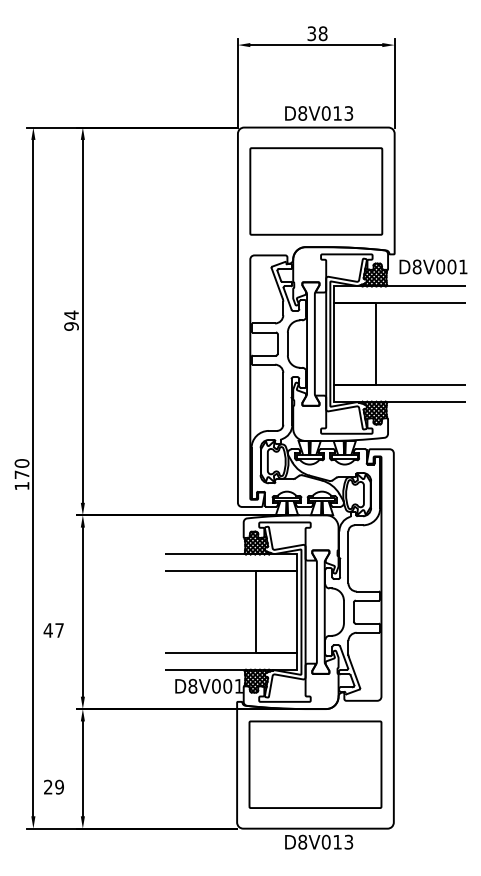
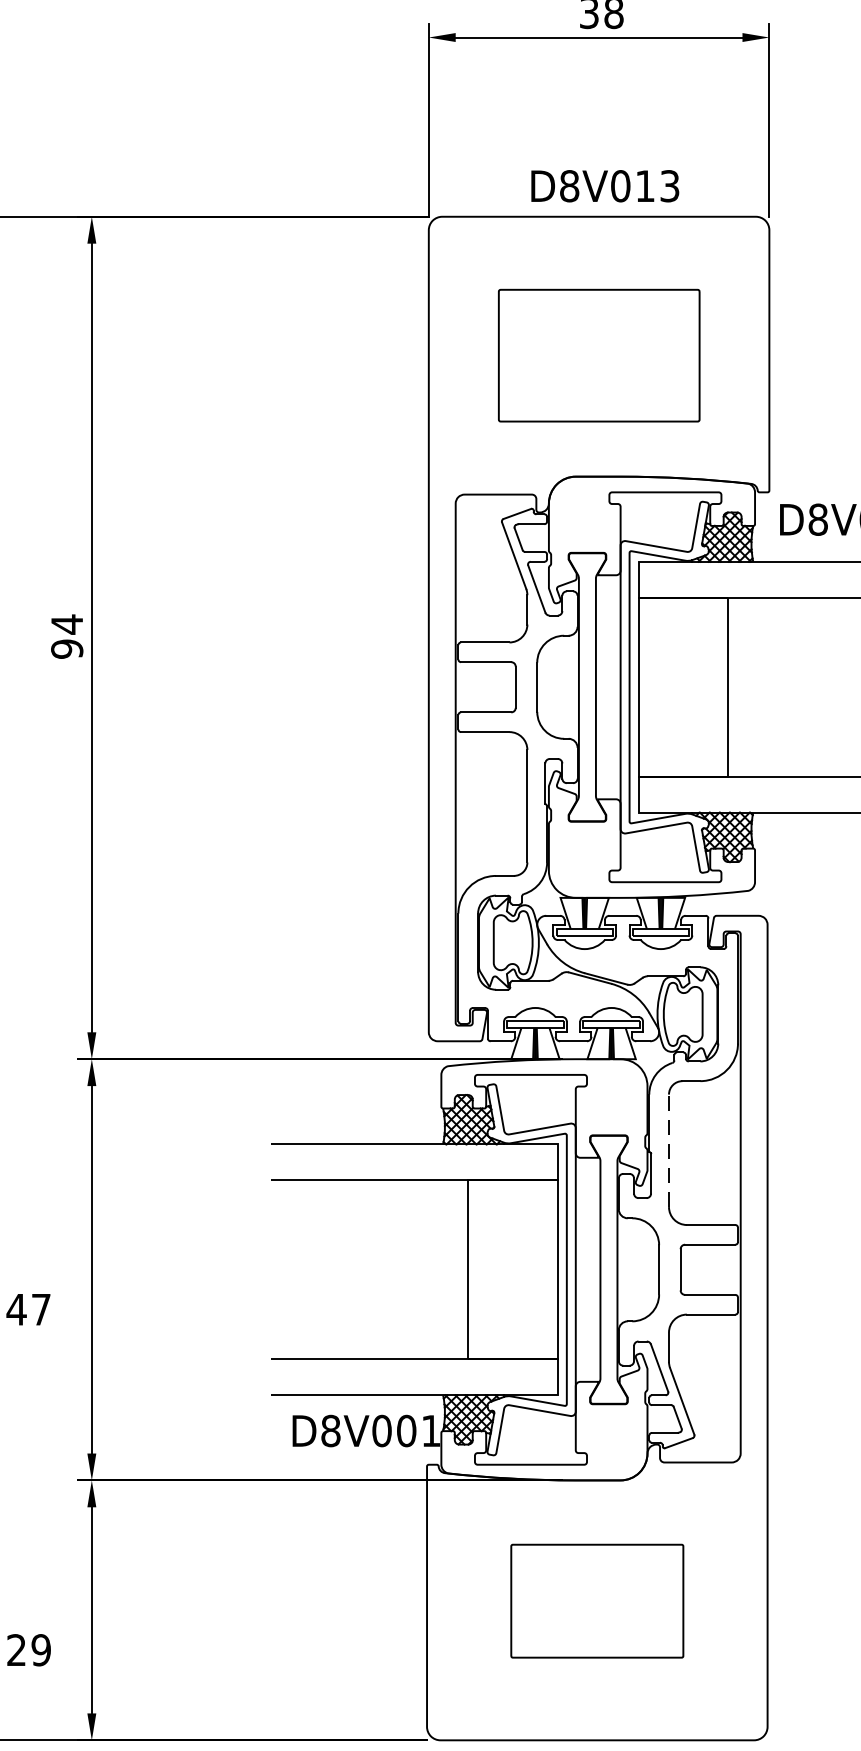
part: (316, 191) -> (599, 355), size x0.7
line: (348, 557) -> (669, 1151), solid -> dashed
part: (315, 764) -> (597, 1600), size x0.6

